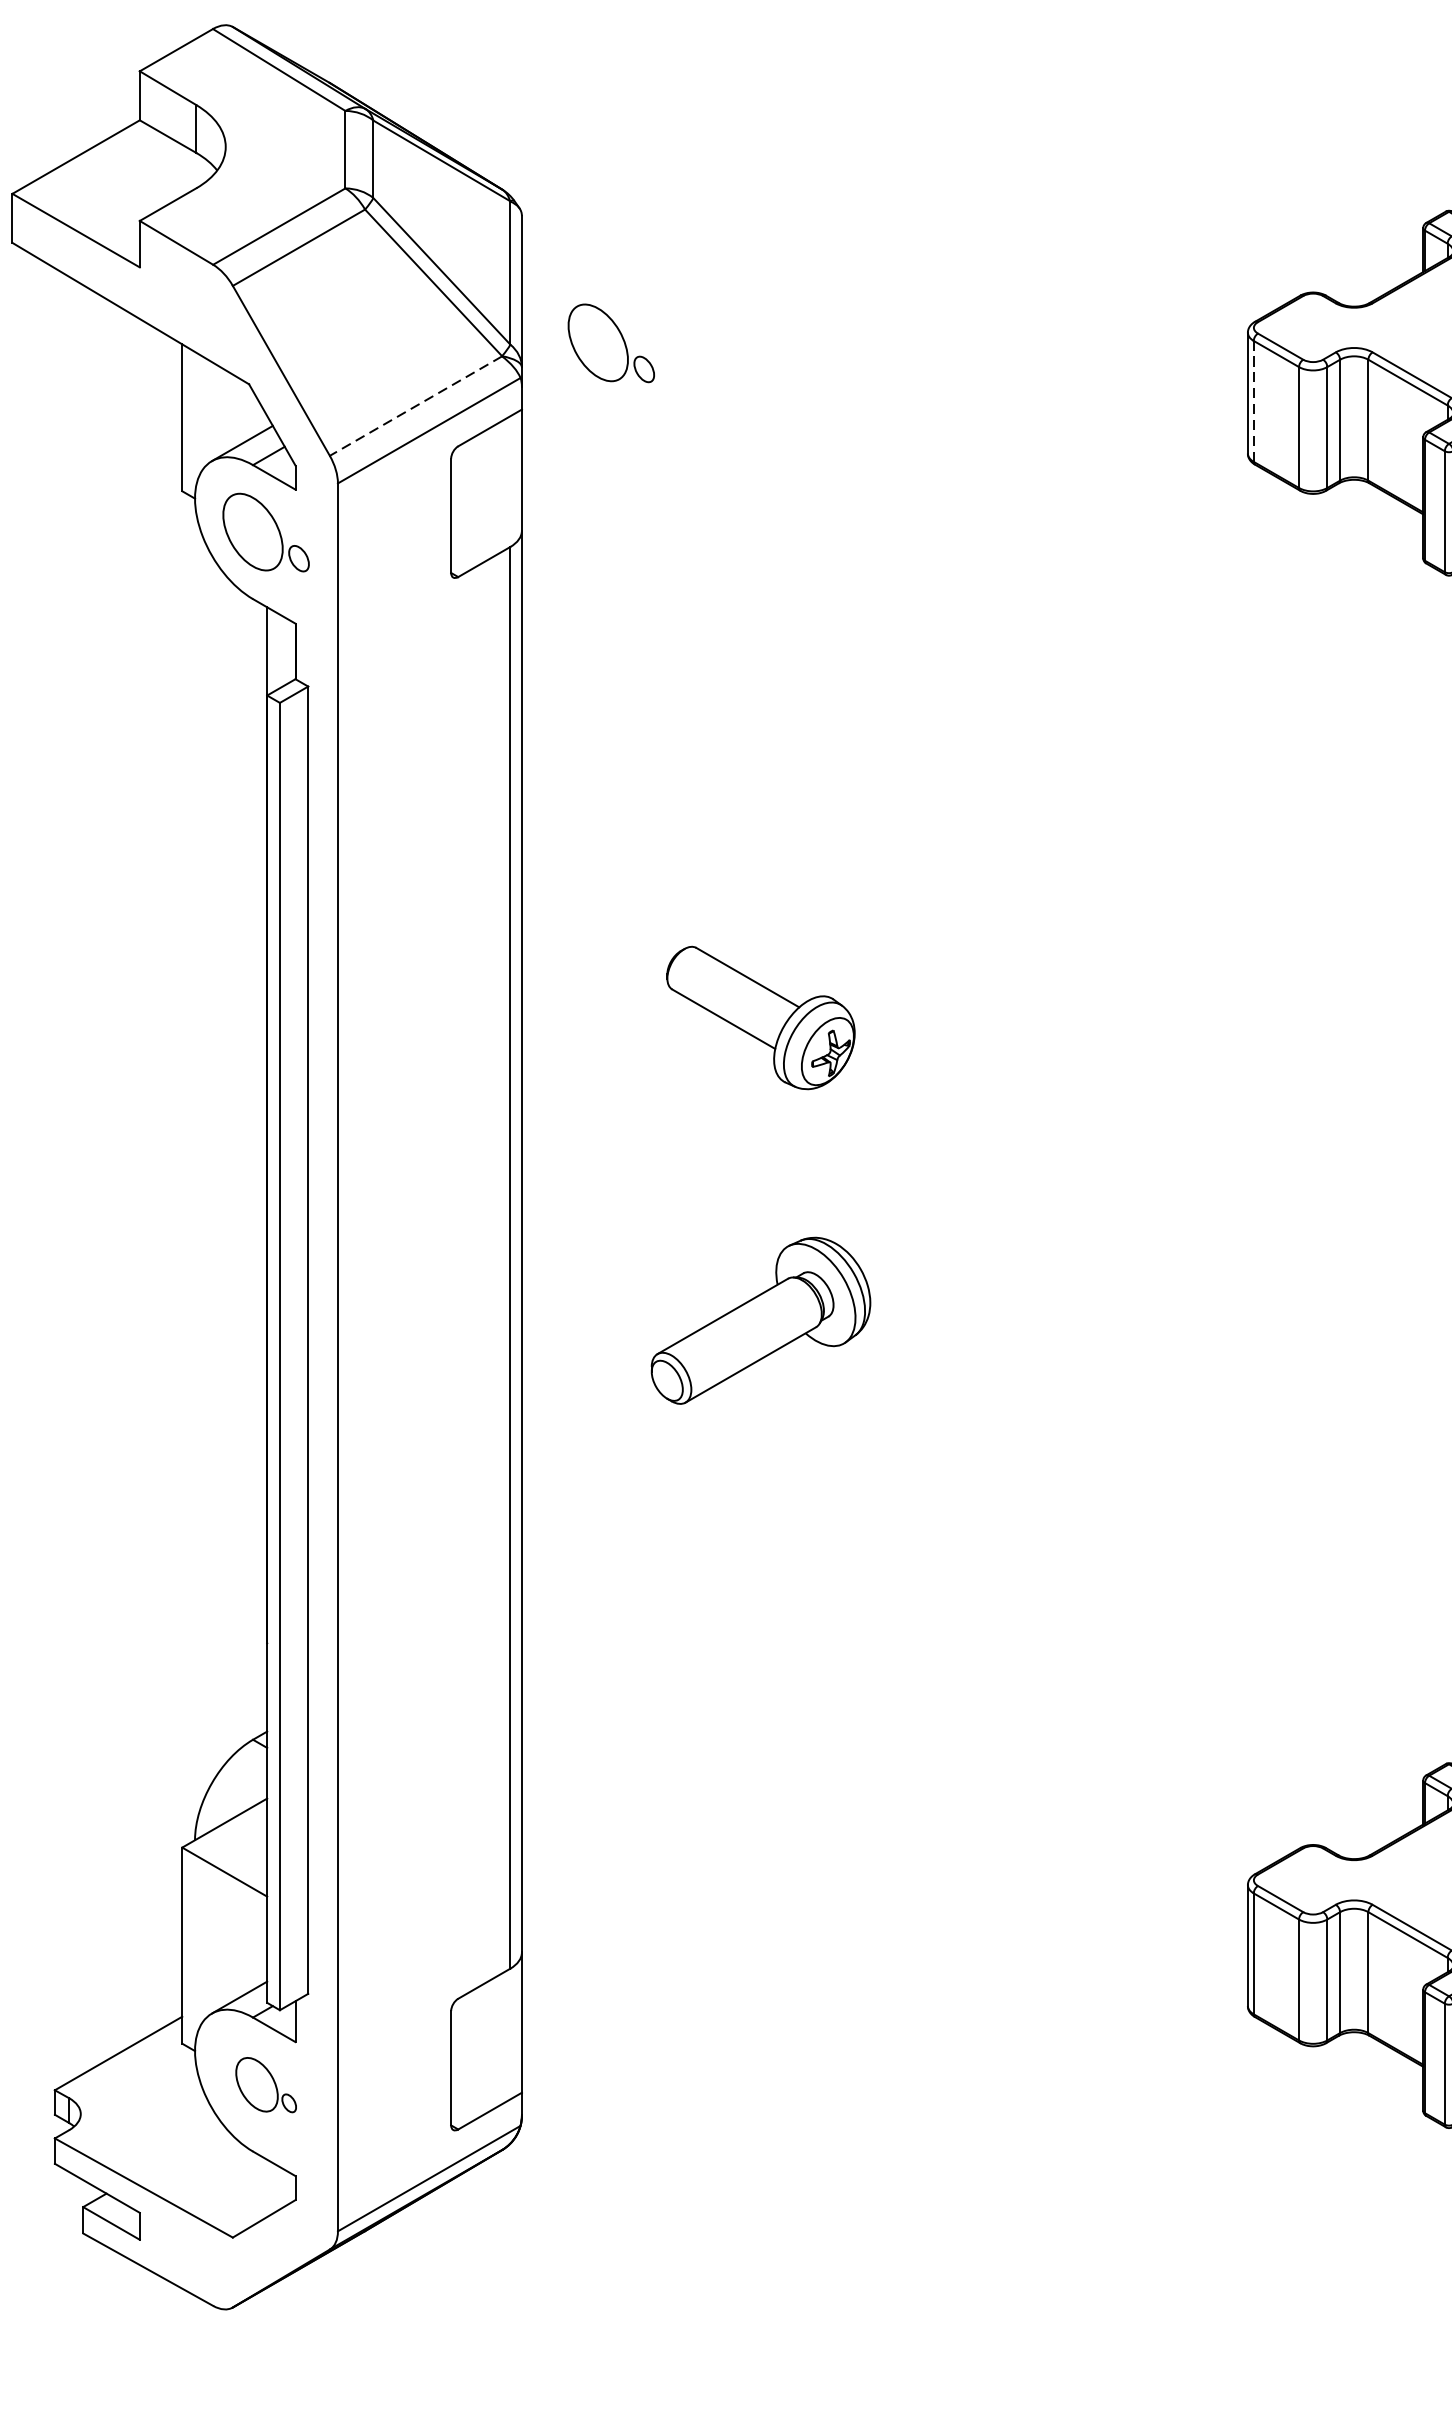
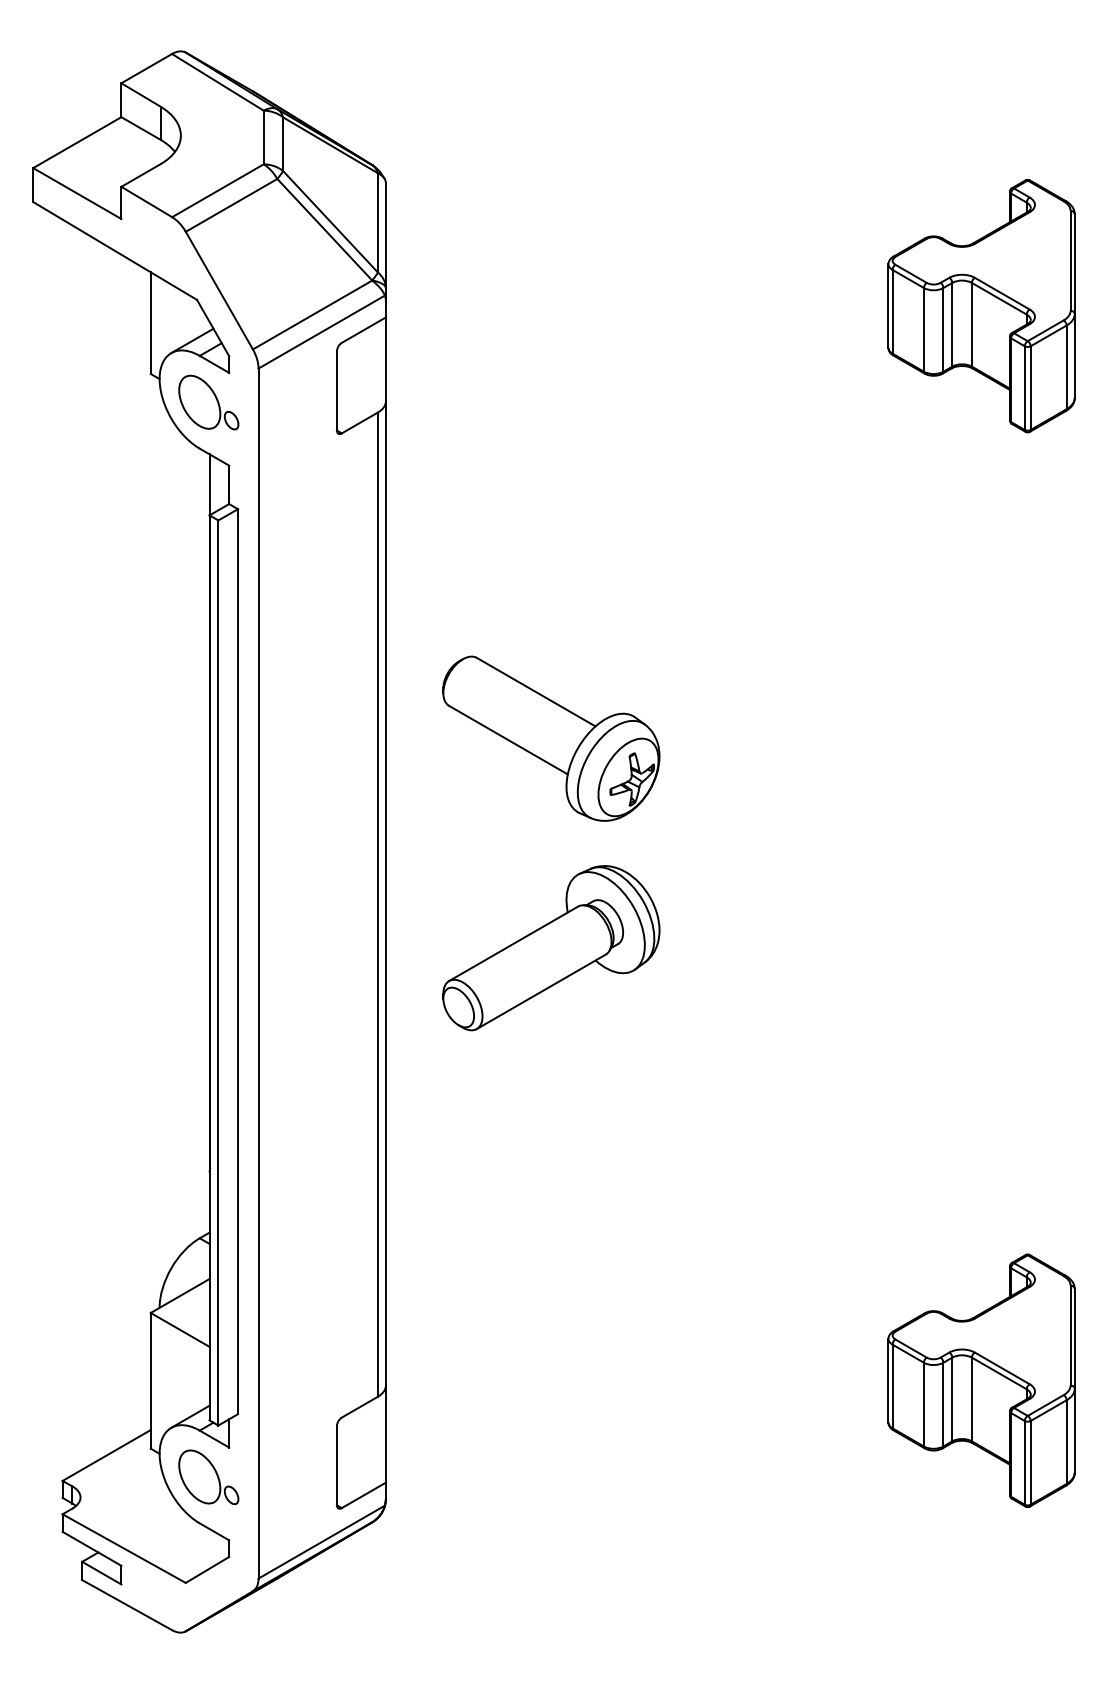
part: (610, 343) -> (447, 271), removed
line: (1253, 401) -> (892, 311), dashed -> solid
line: (415, 406) -> (312, 315), dashed -> solid
part: (761, 1017) -> (551, 738), size x1.67
part: (761, 1321) -> (551, 948), size x1.43
part: (265, 2085) -> (208, 1477), size x1.43

